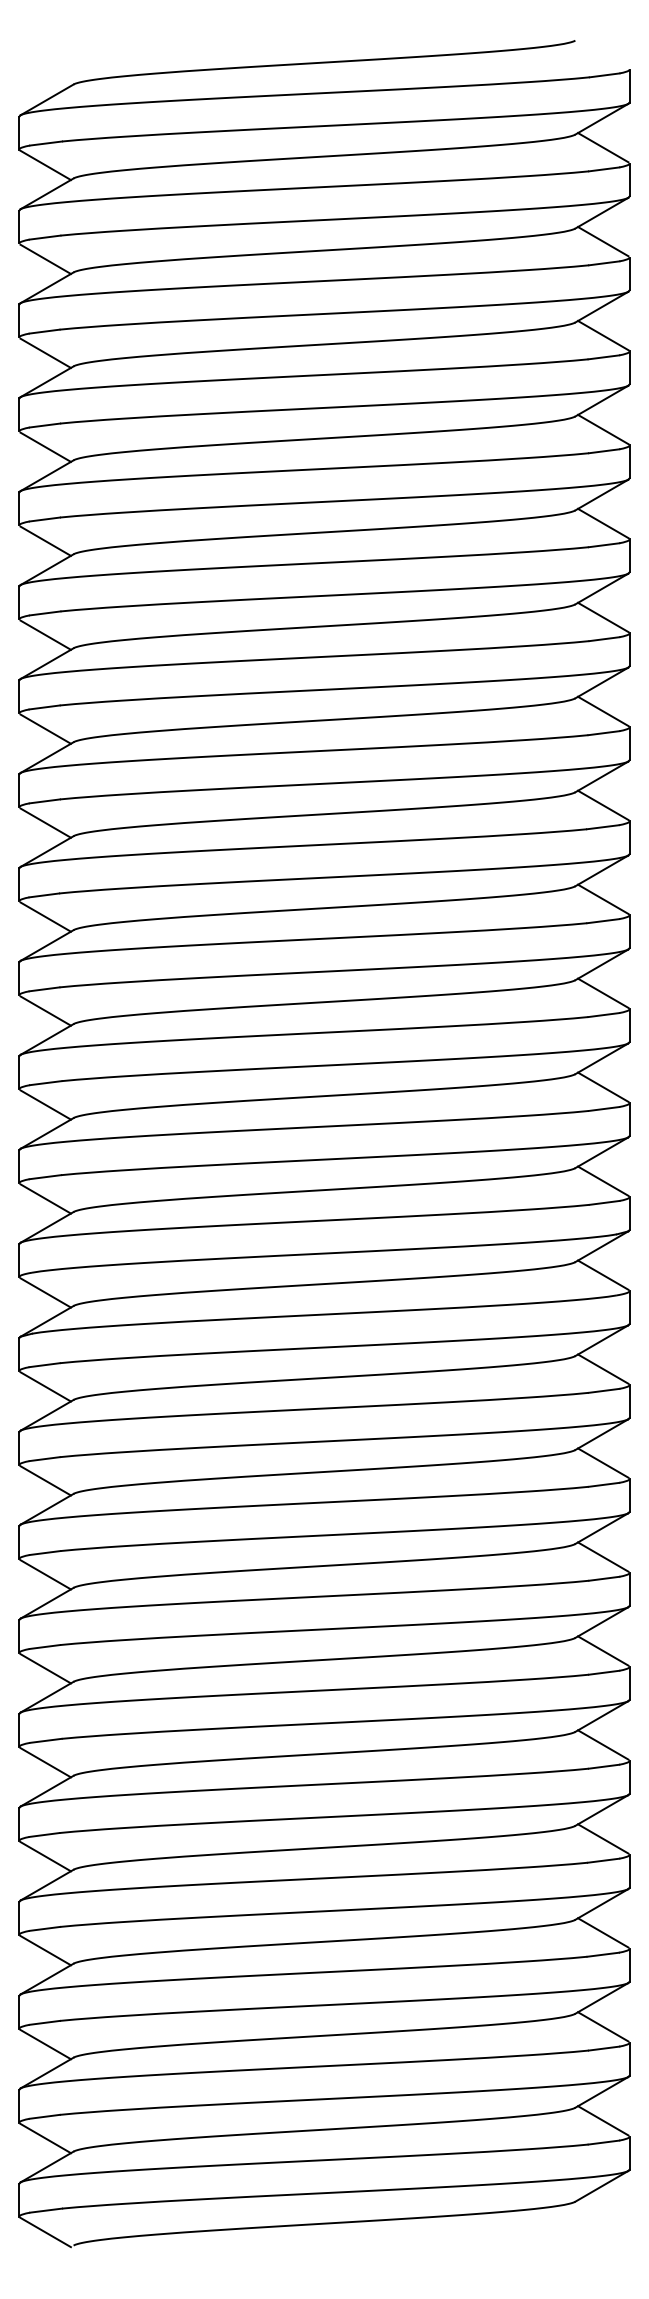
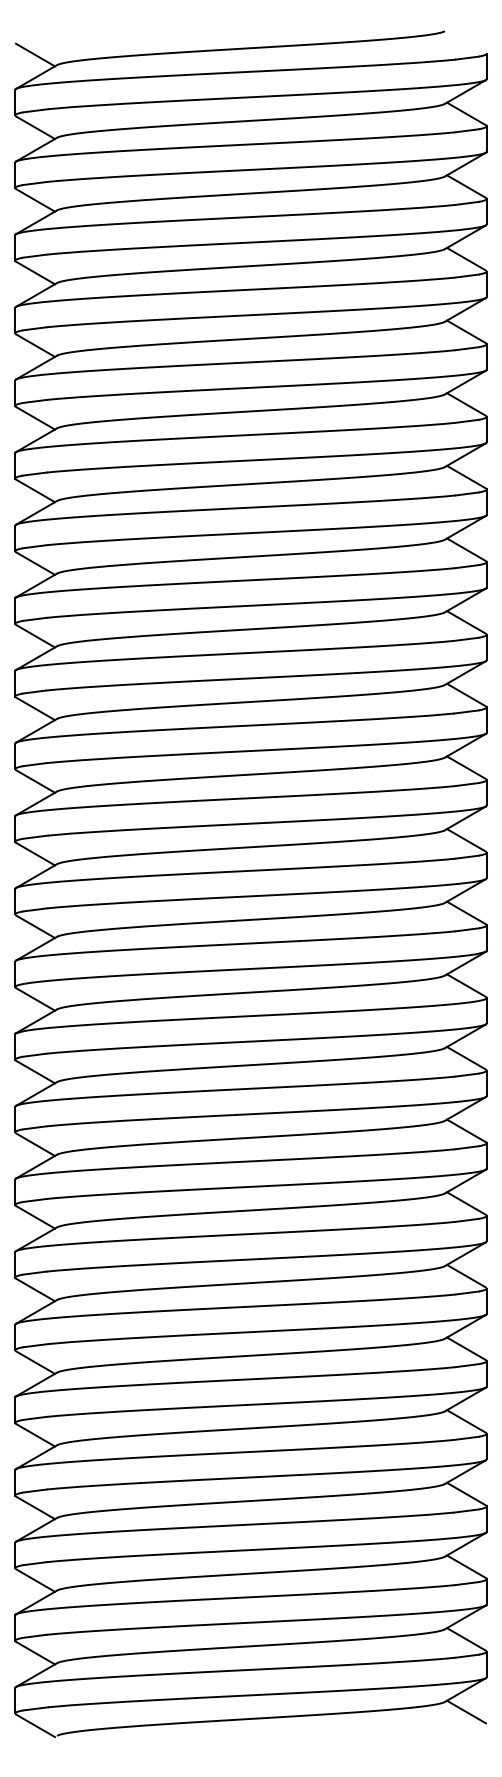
line: (45, 71) -> (35, 55), added
line: (603, 2214) -> (466, 1711), added

